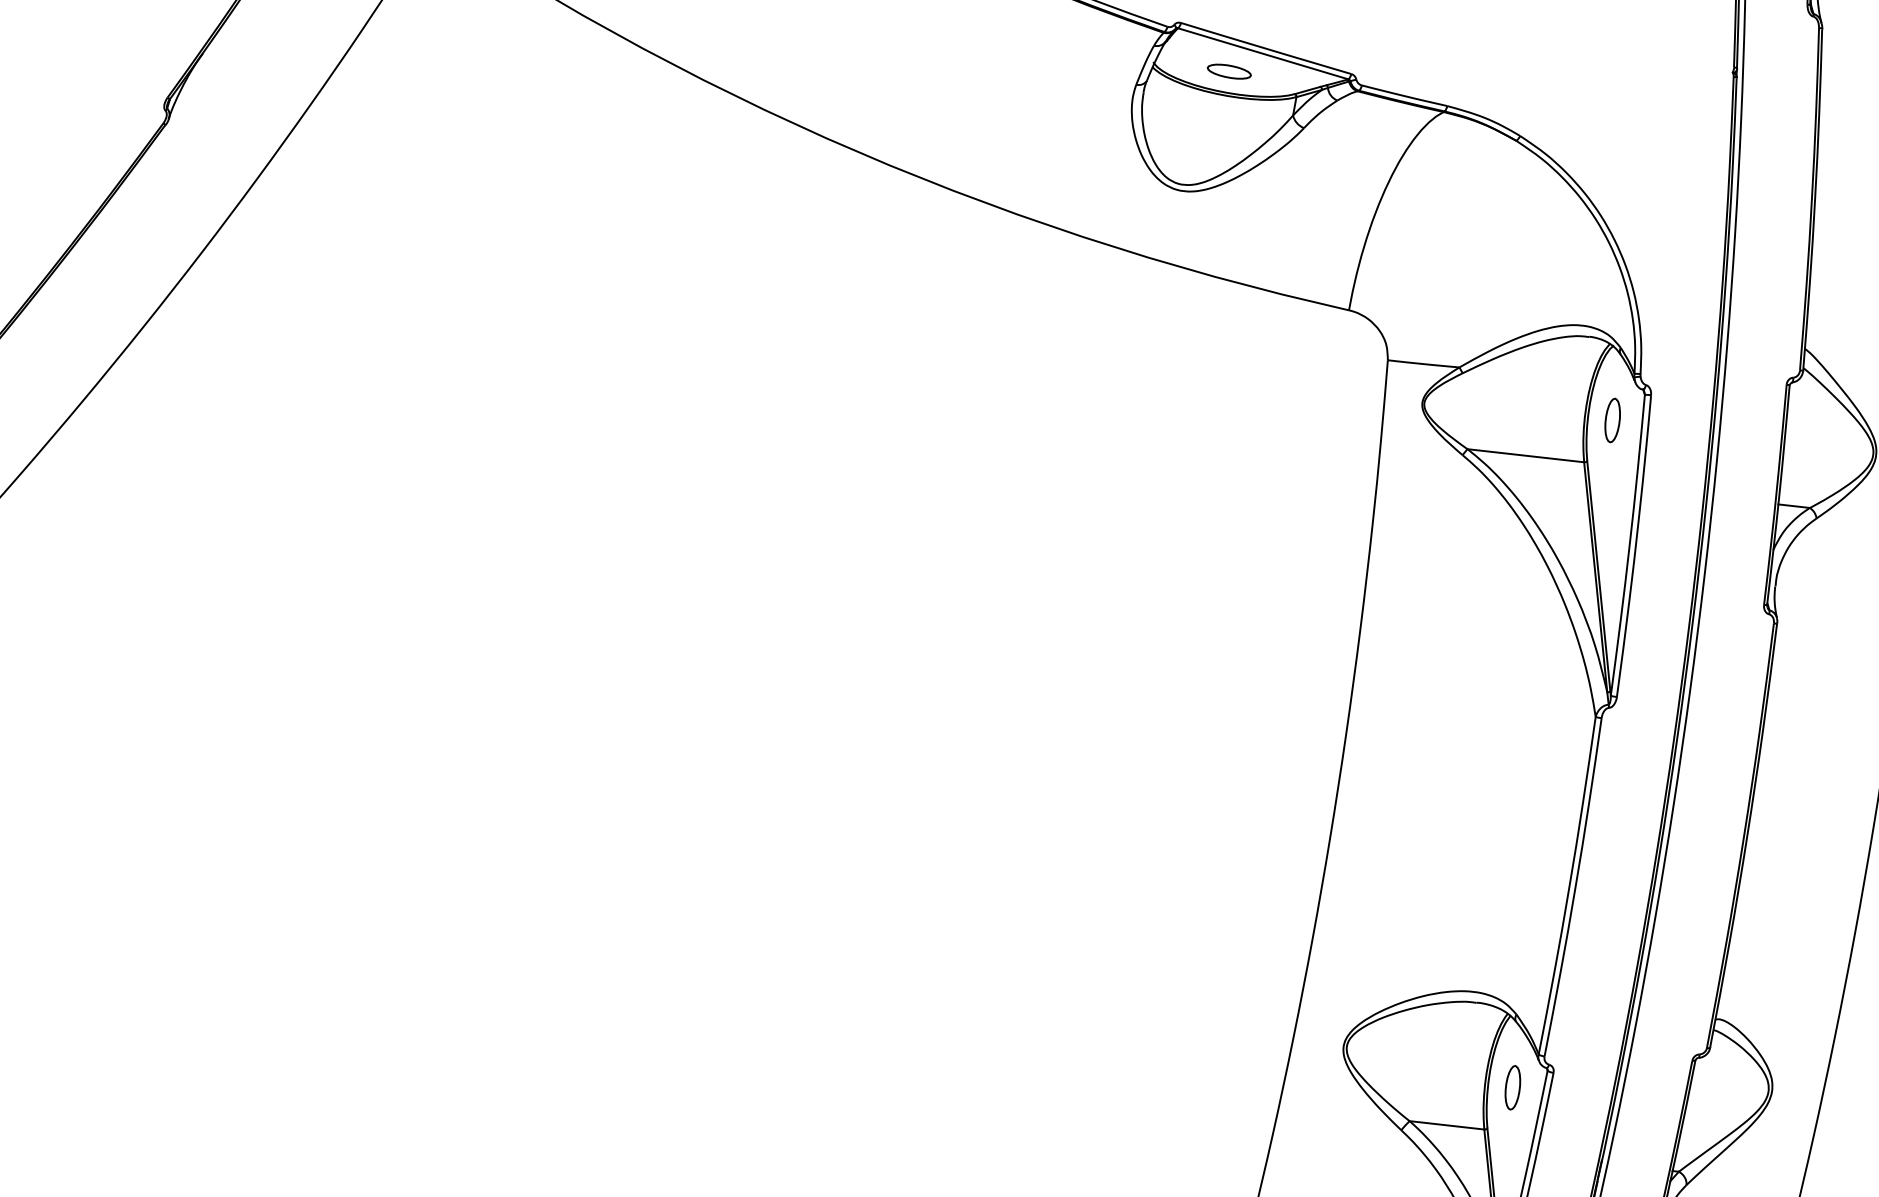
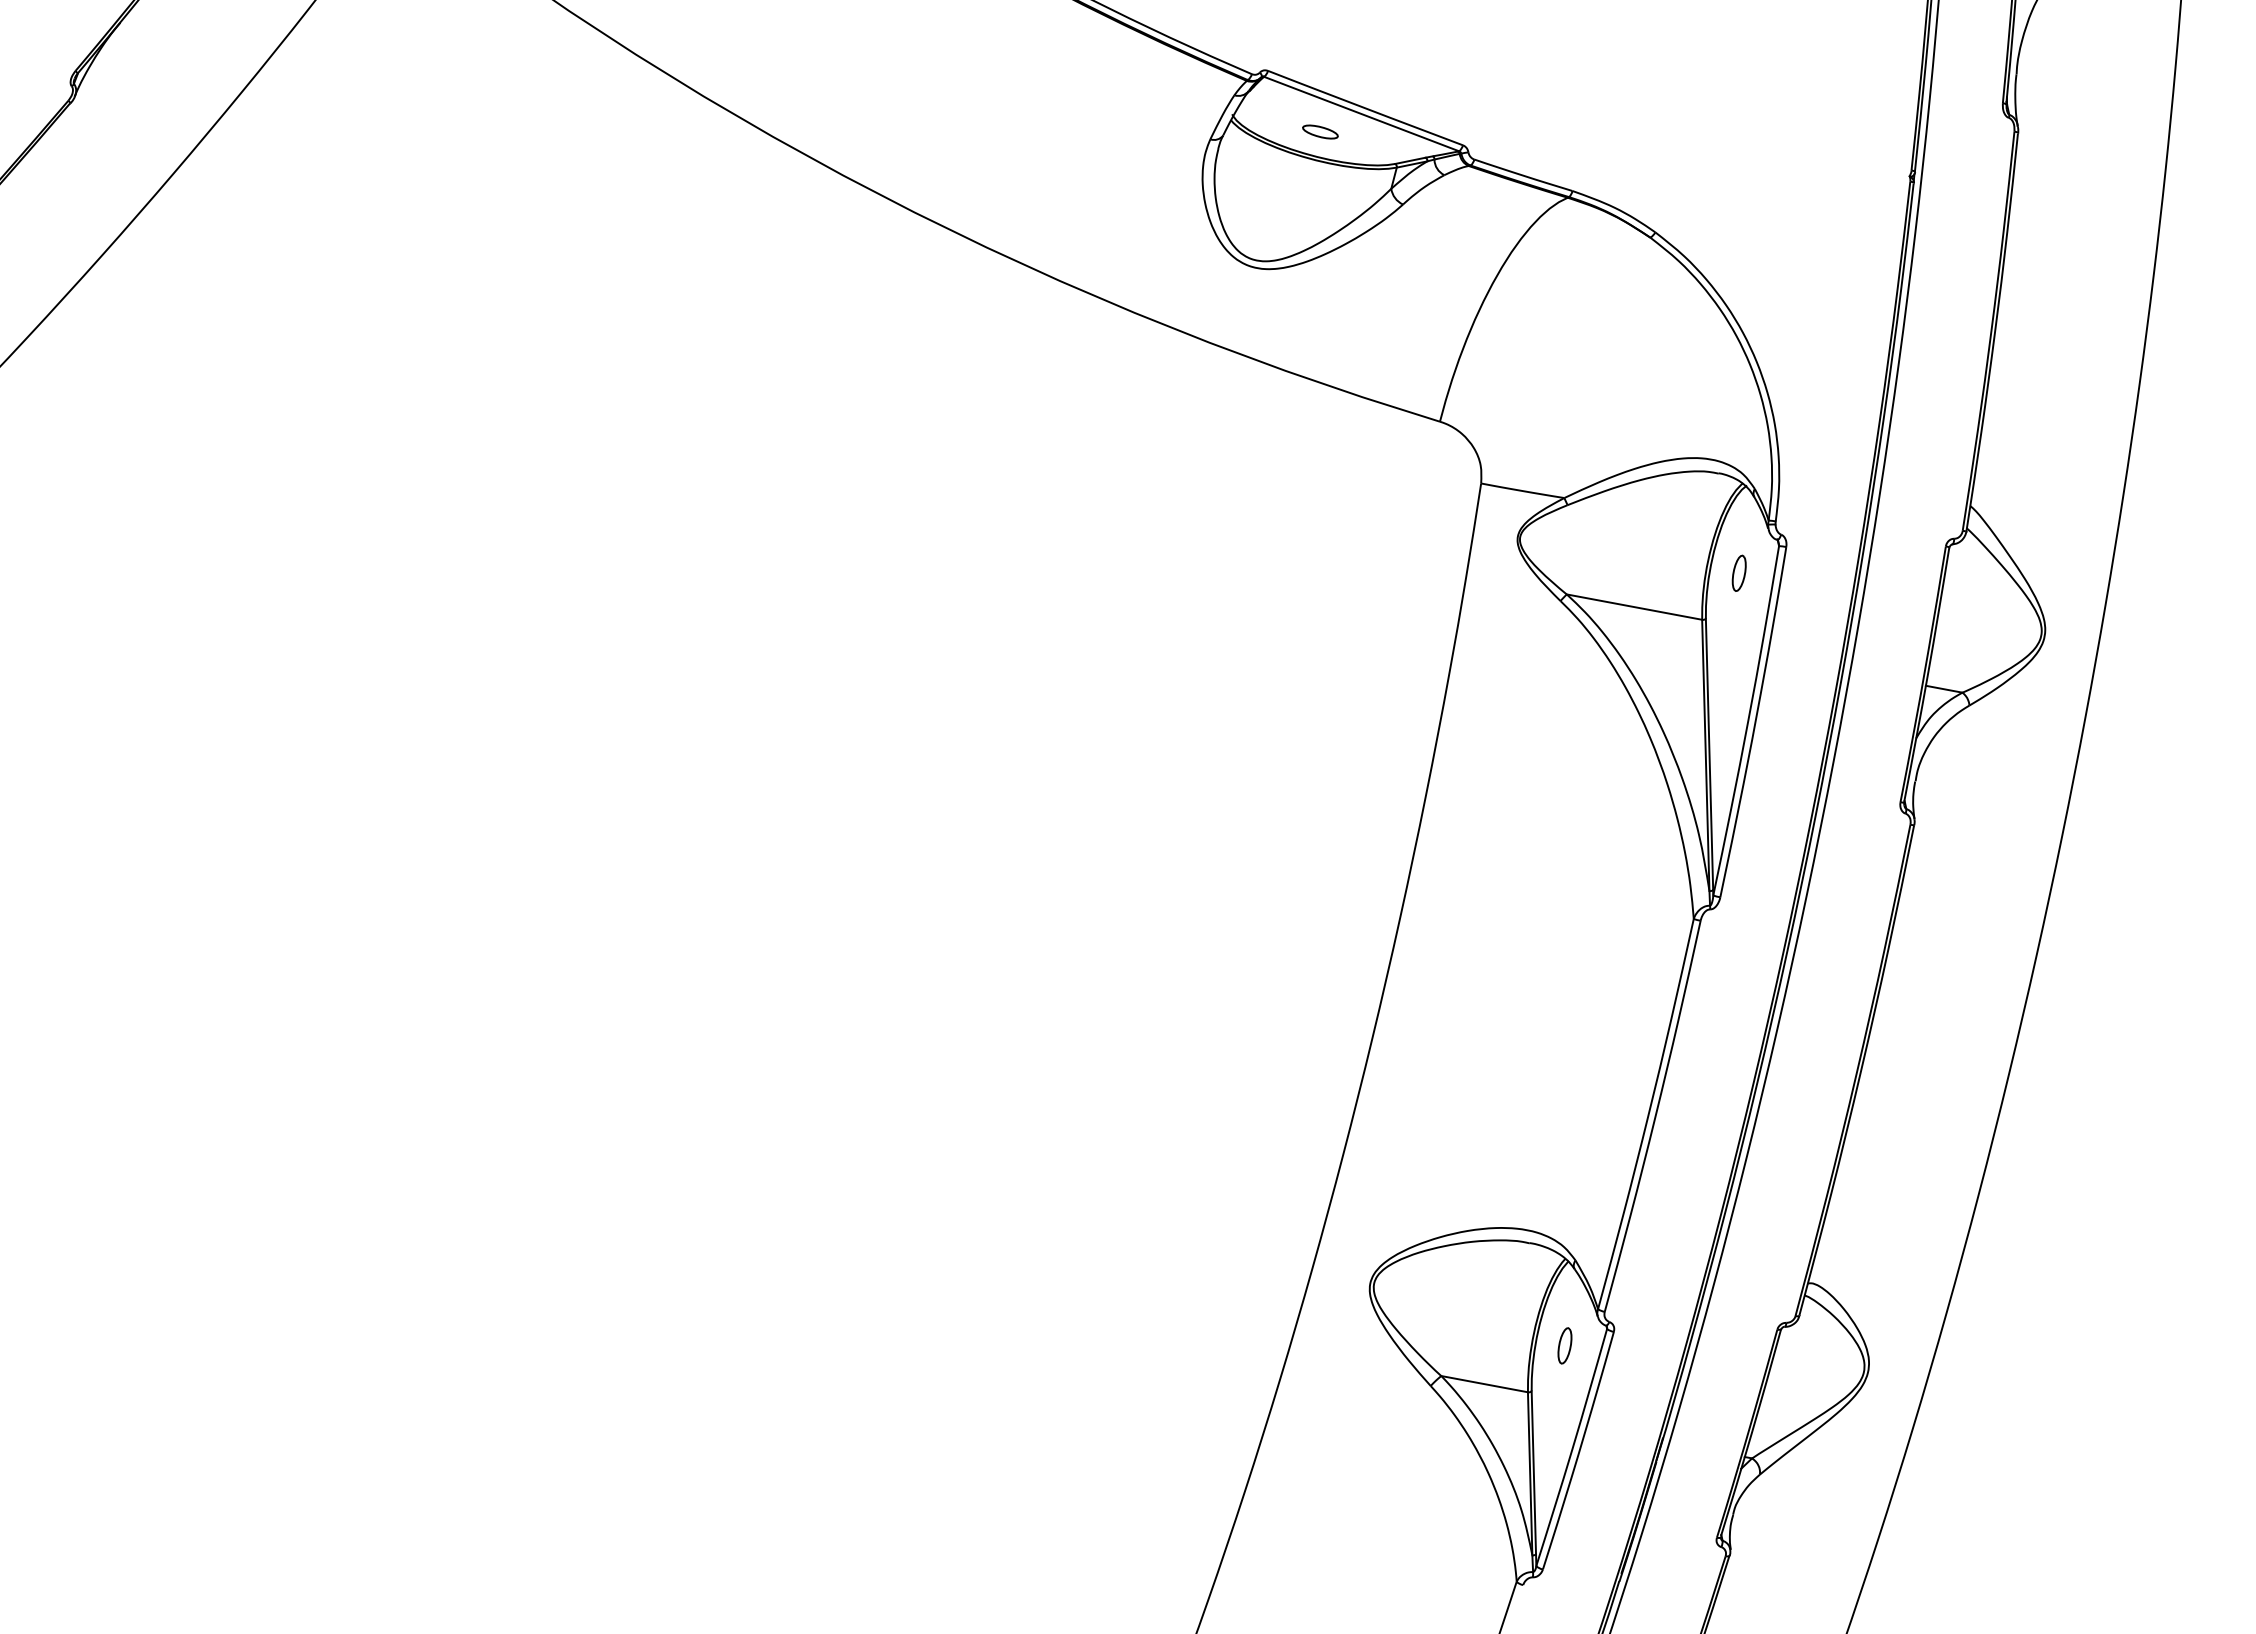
part: (1229, 71) -> (1320, 131), size x0.7
part: (1612, 420) -> (1739, 573), size x0.7
part: (1512, 1087) -> (1564, 1345), size x0.7

